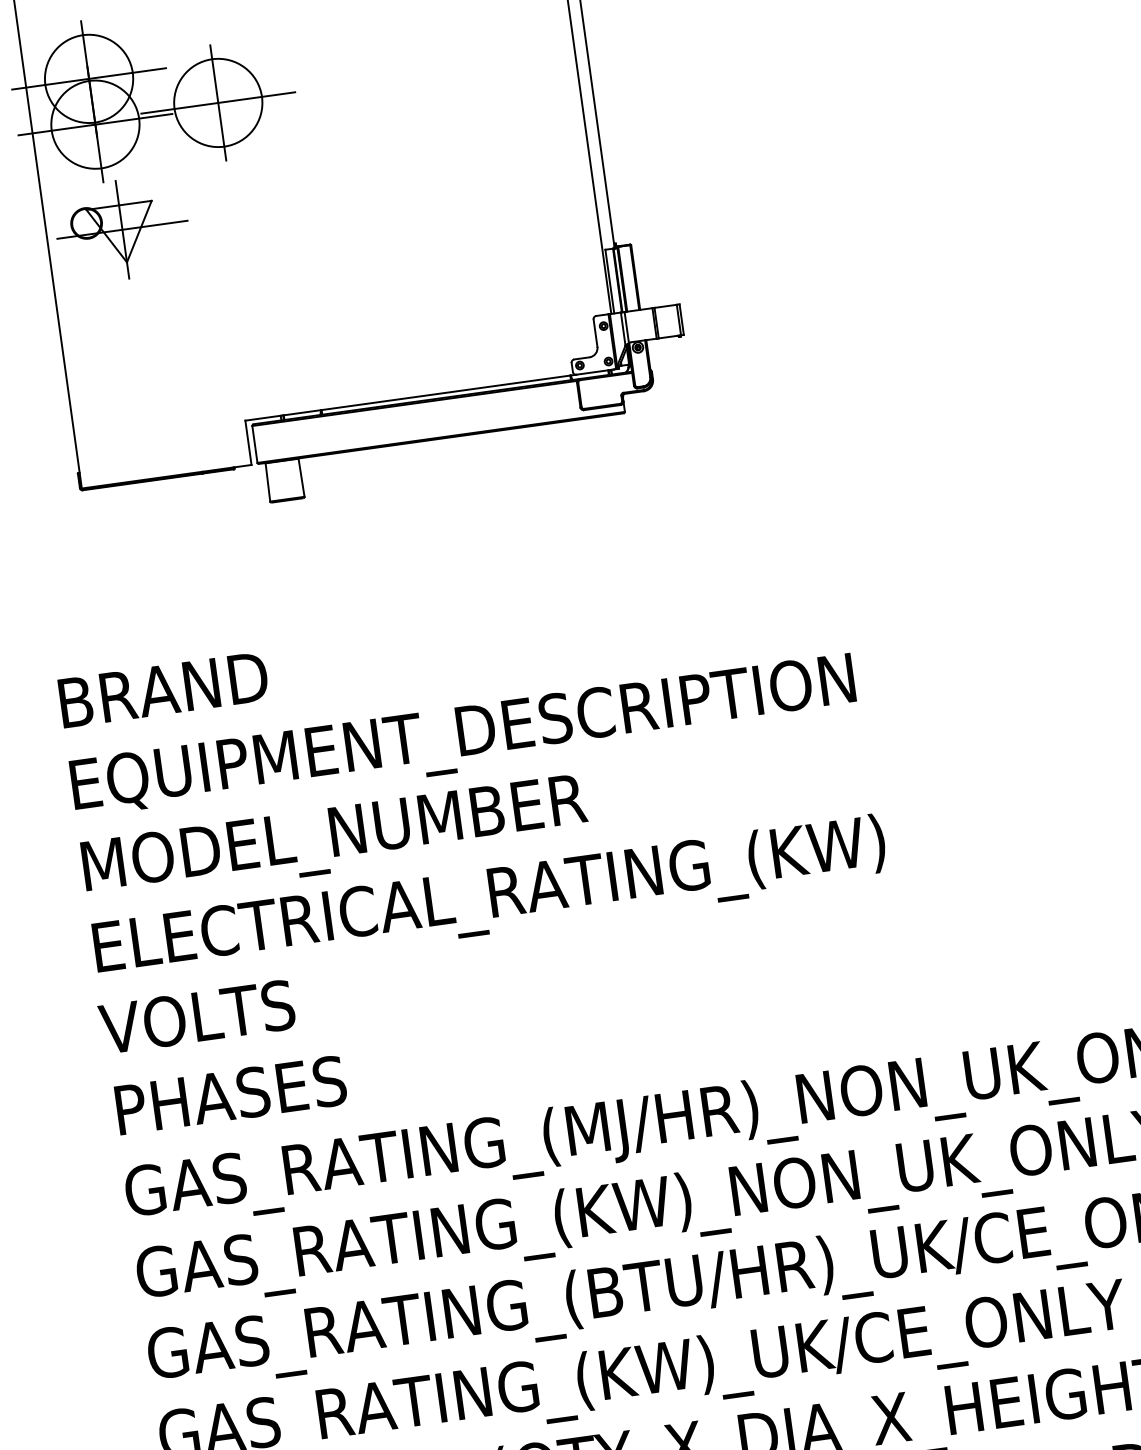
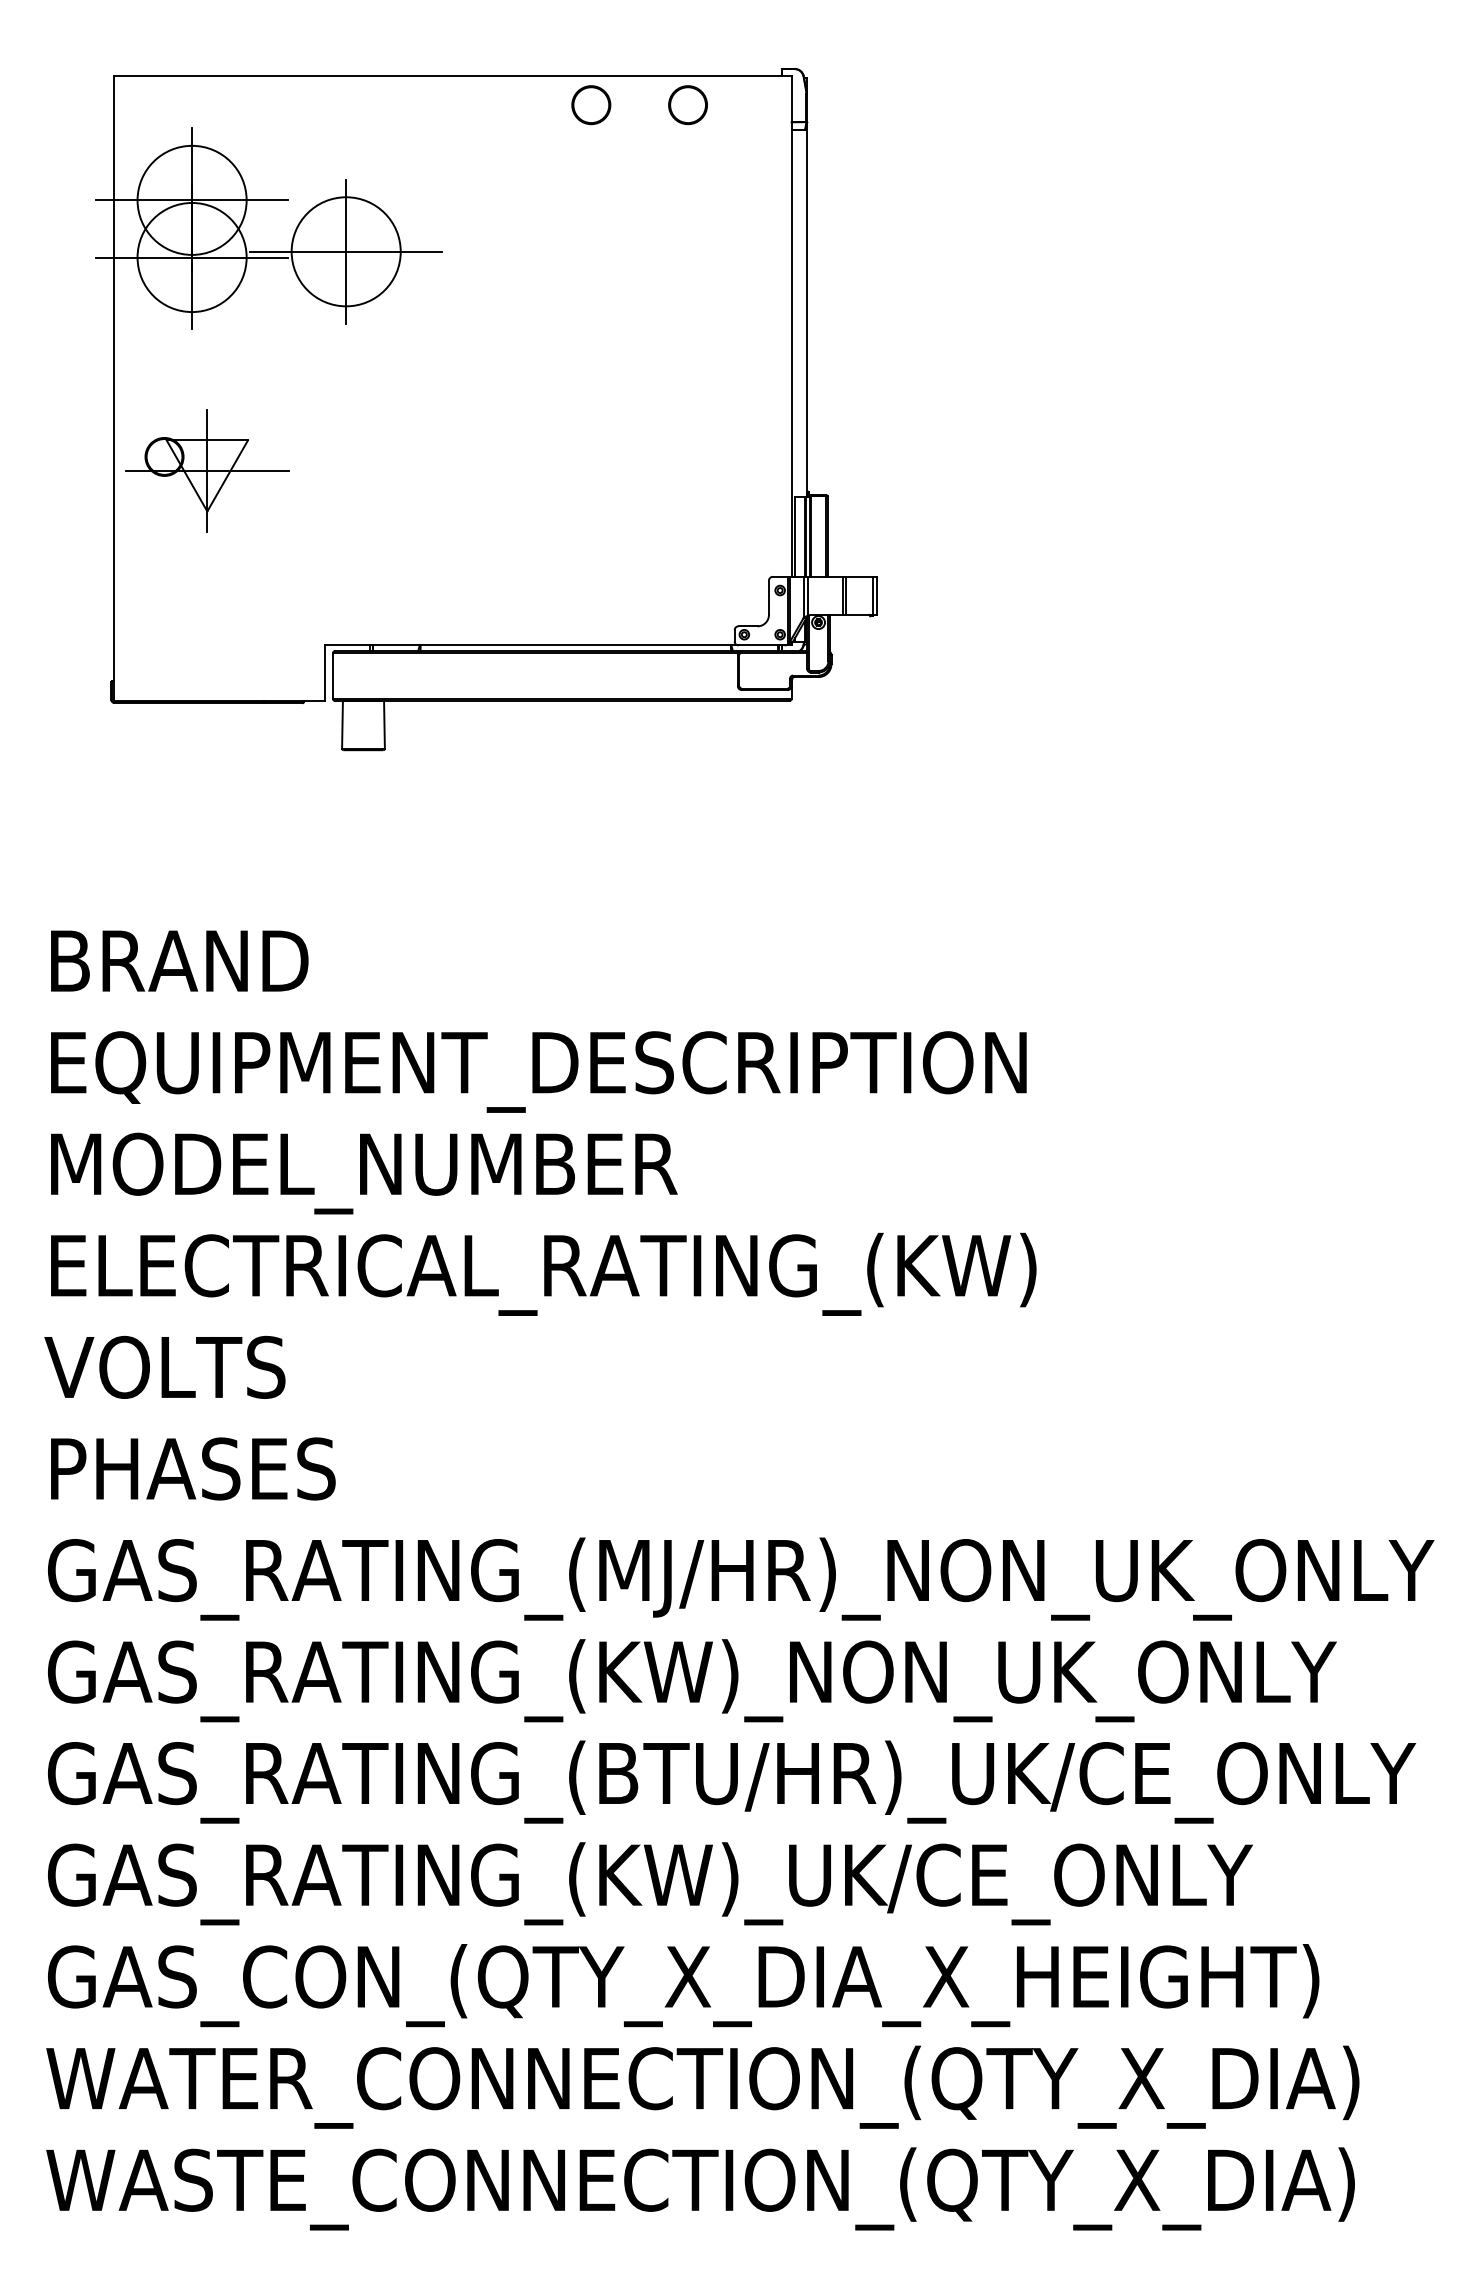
part: (122, 229) -> (207, 470), moved

